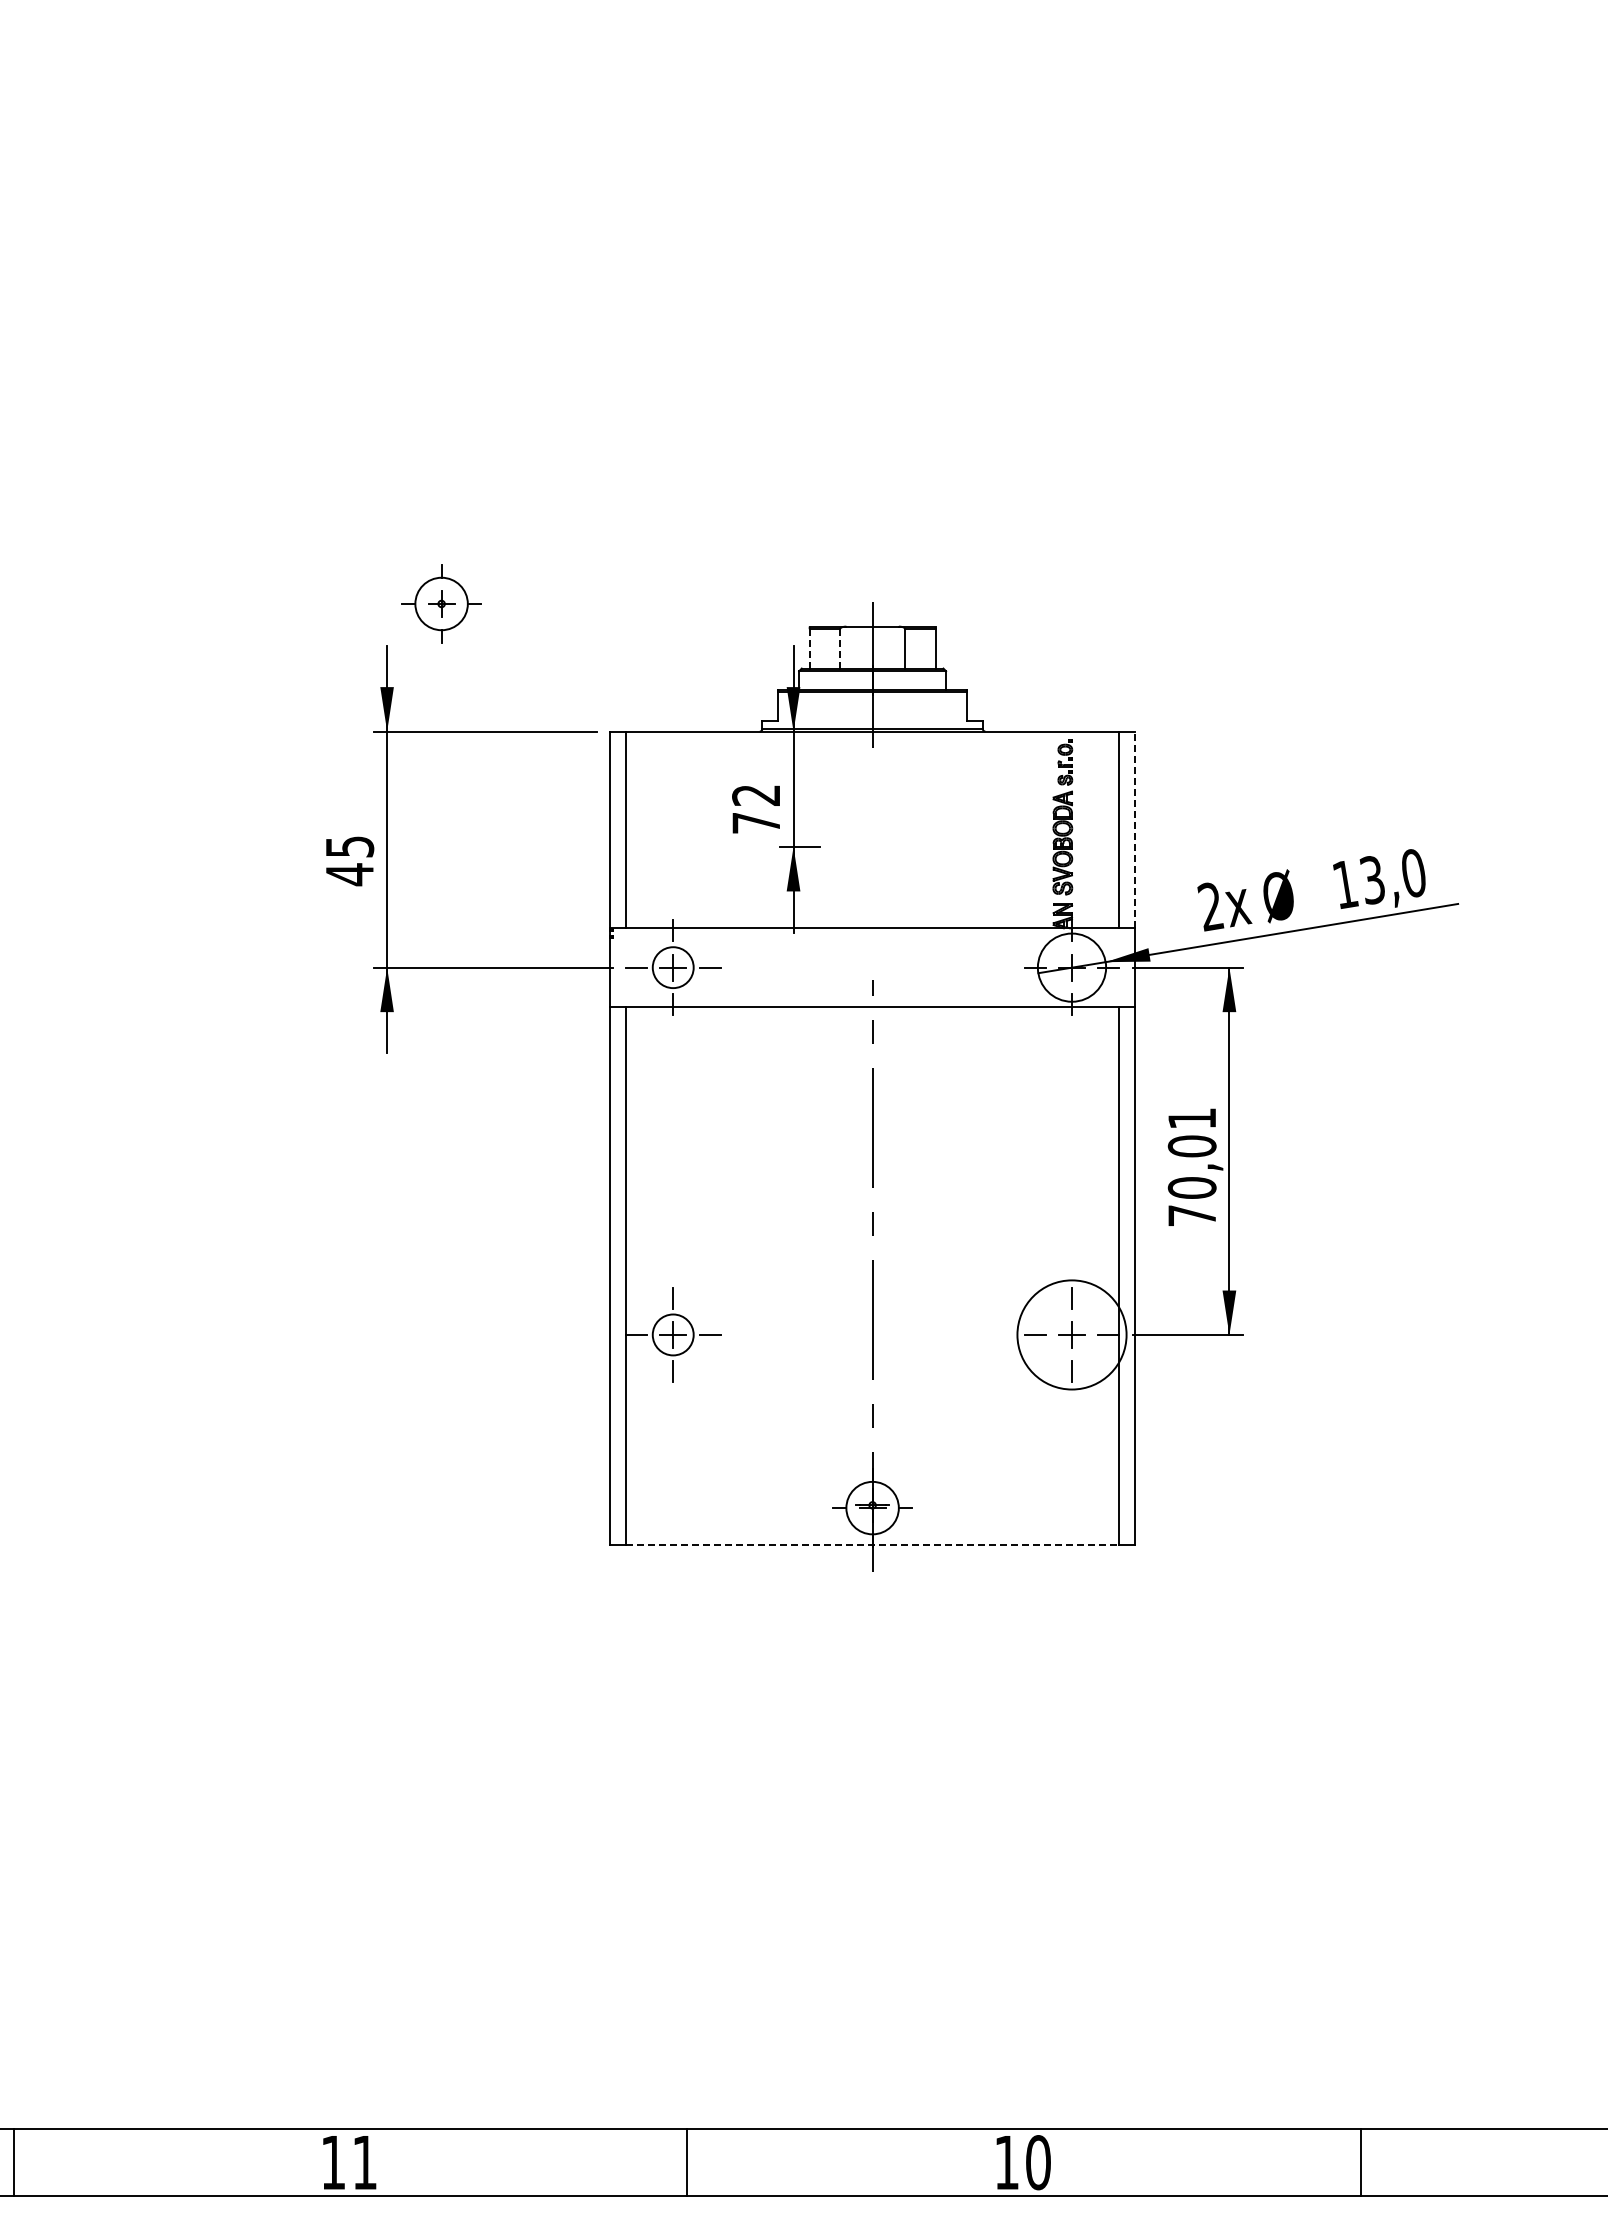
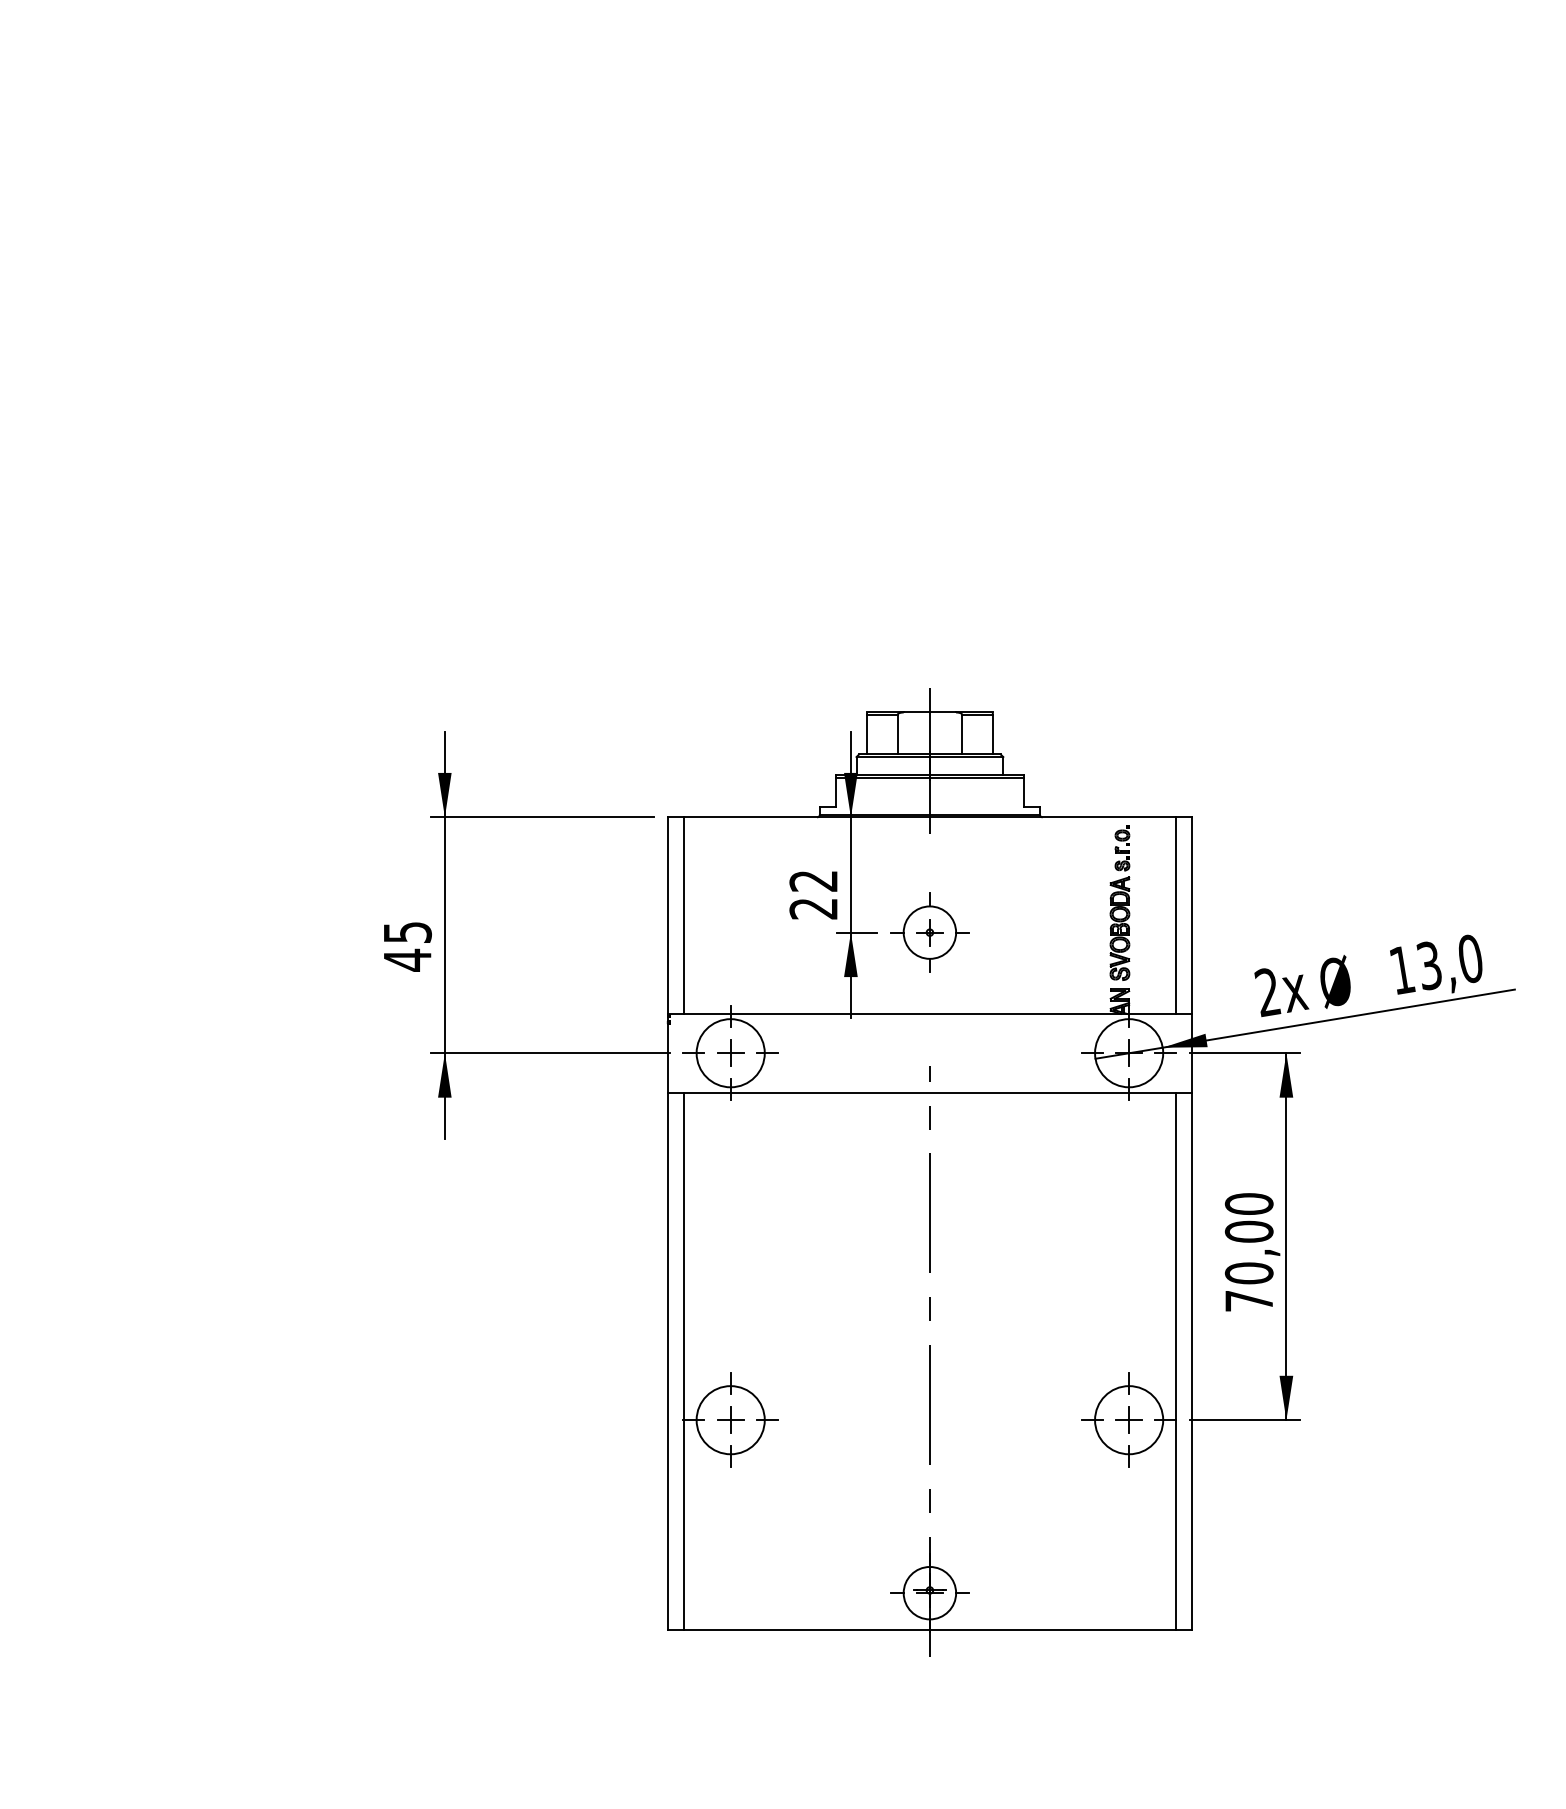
part: (441, 603) -> (929, 932), moved
line: (809, 648) -> (866, 734), dashed -> solid
line: (840, 648) -> (897, 734), dashed -> solid
text: (755, 823) -> (812, 909), 72 -> 22
line: (1134, 829) -> (1191, 915), dashed -> solid
circle: (673, 967) -> (730, 1053), size x1.67
text: (1191, 1118) -> (1248, 1203), 70,01 -> 70,00
circle: (673, 1334) -> (730, 1419), size x1.67
circle: (1071, 1334) -> (1128, 1419), size x0.62
line: (872, 1544) -> (929, 1629), dashed -> solid

